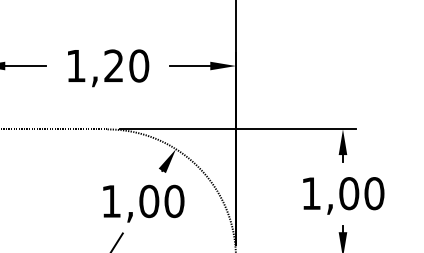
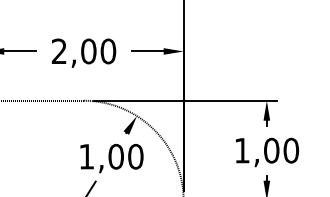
text: (94, 65) -> (73, 51), 1,20 -> 2,00

